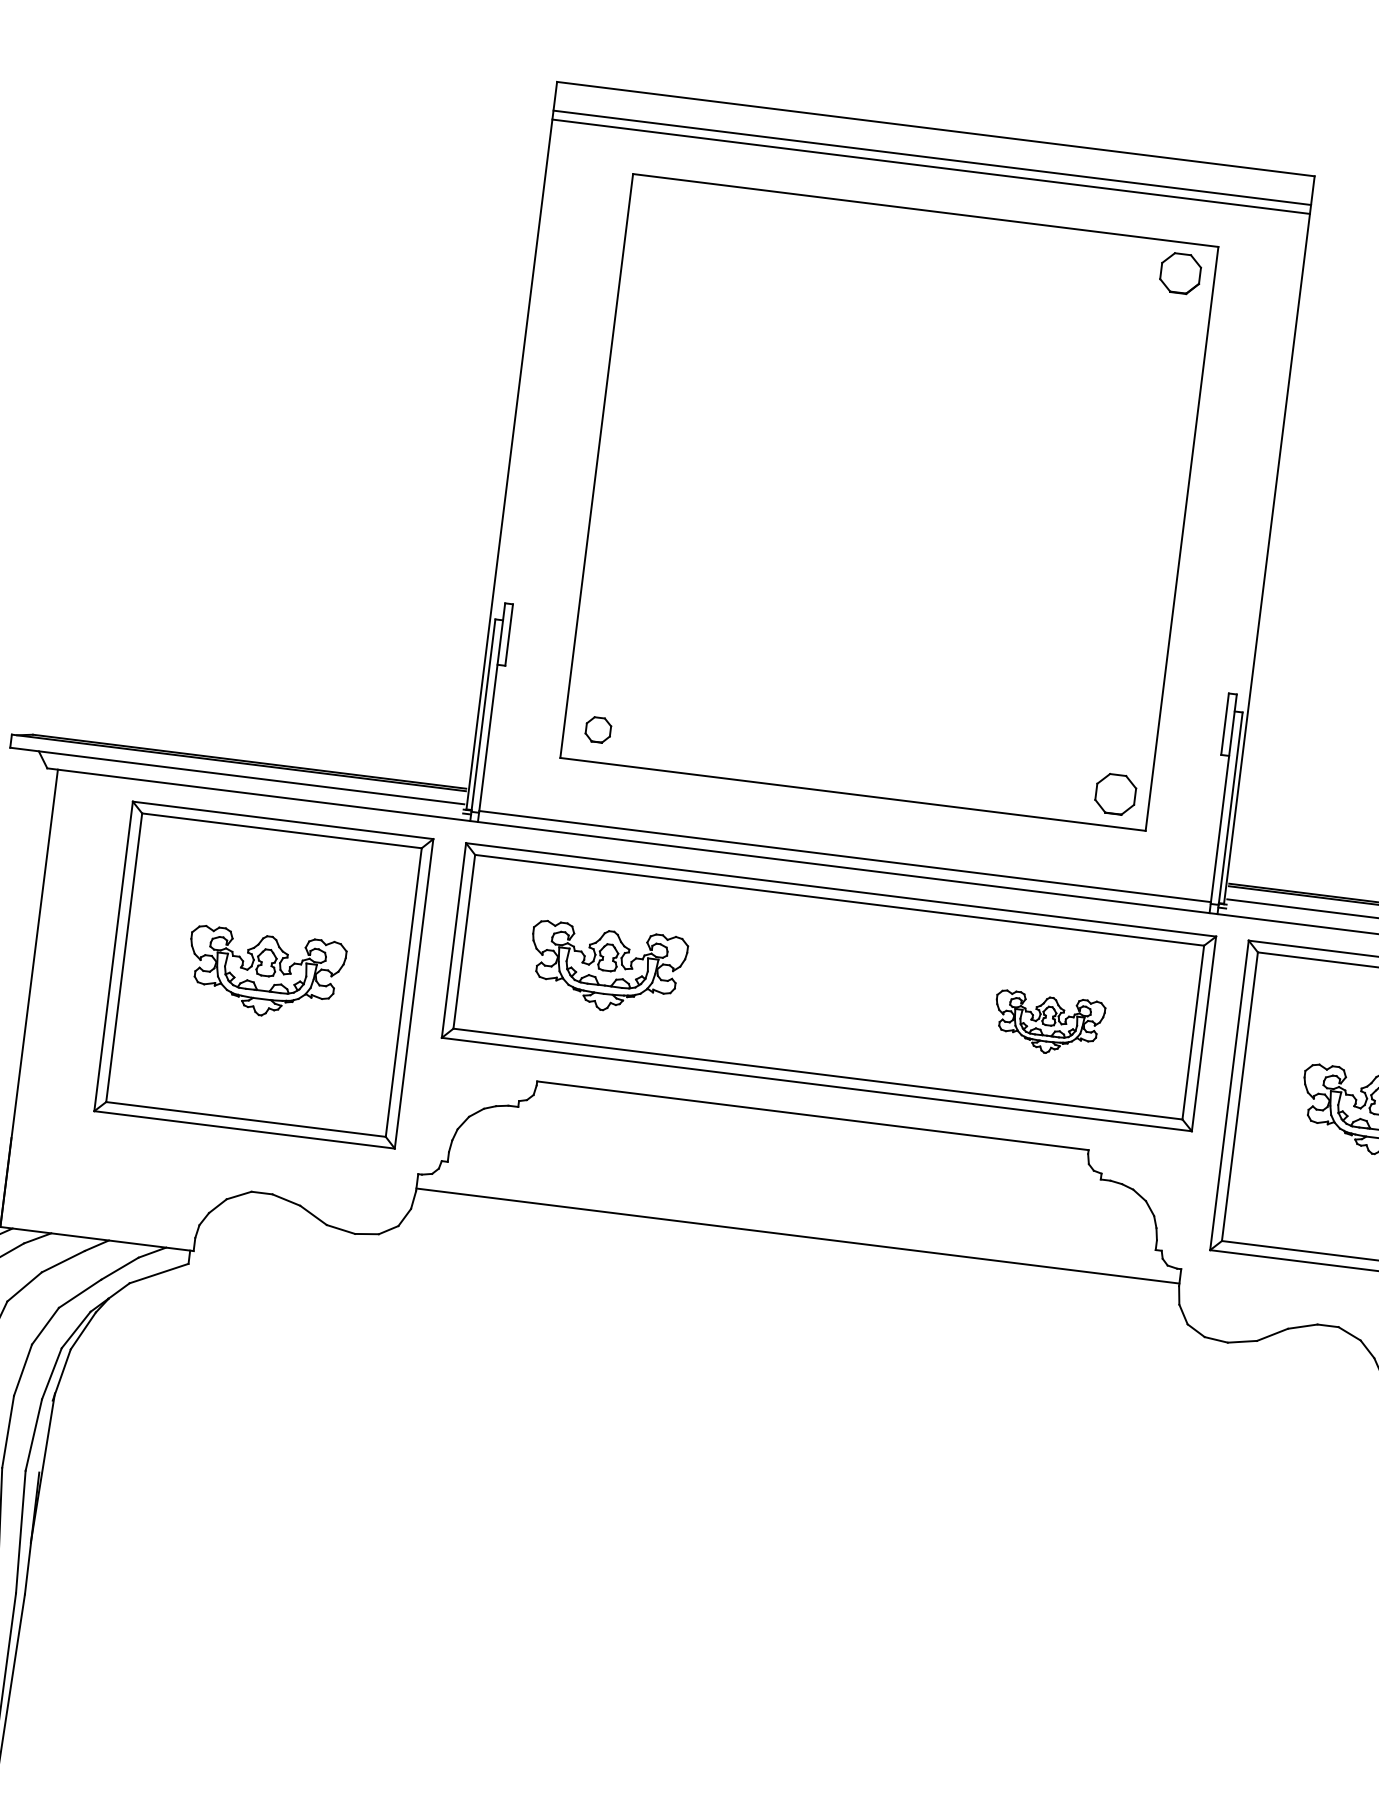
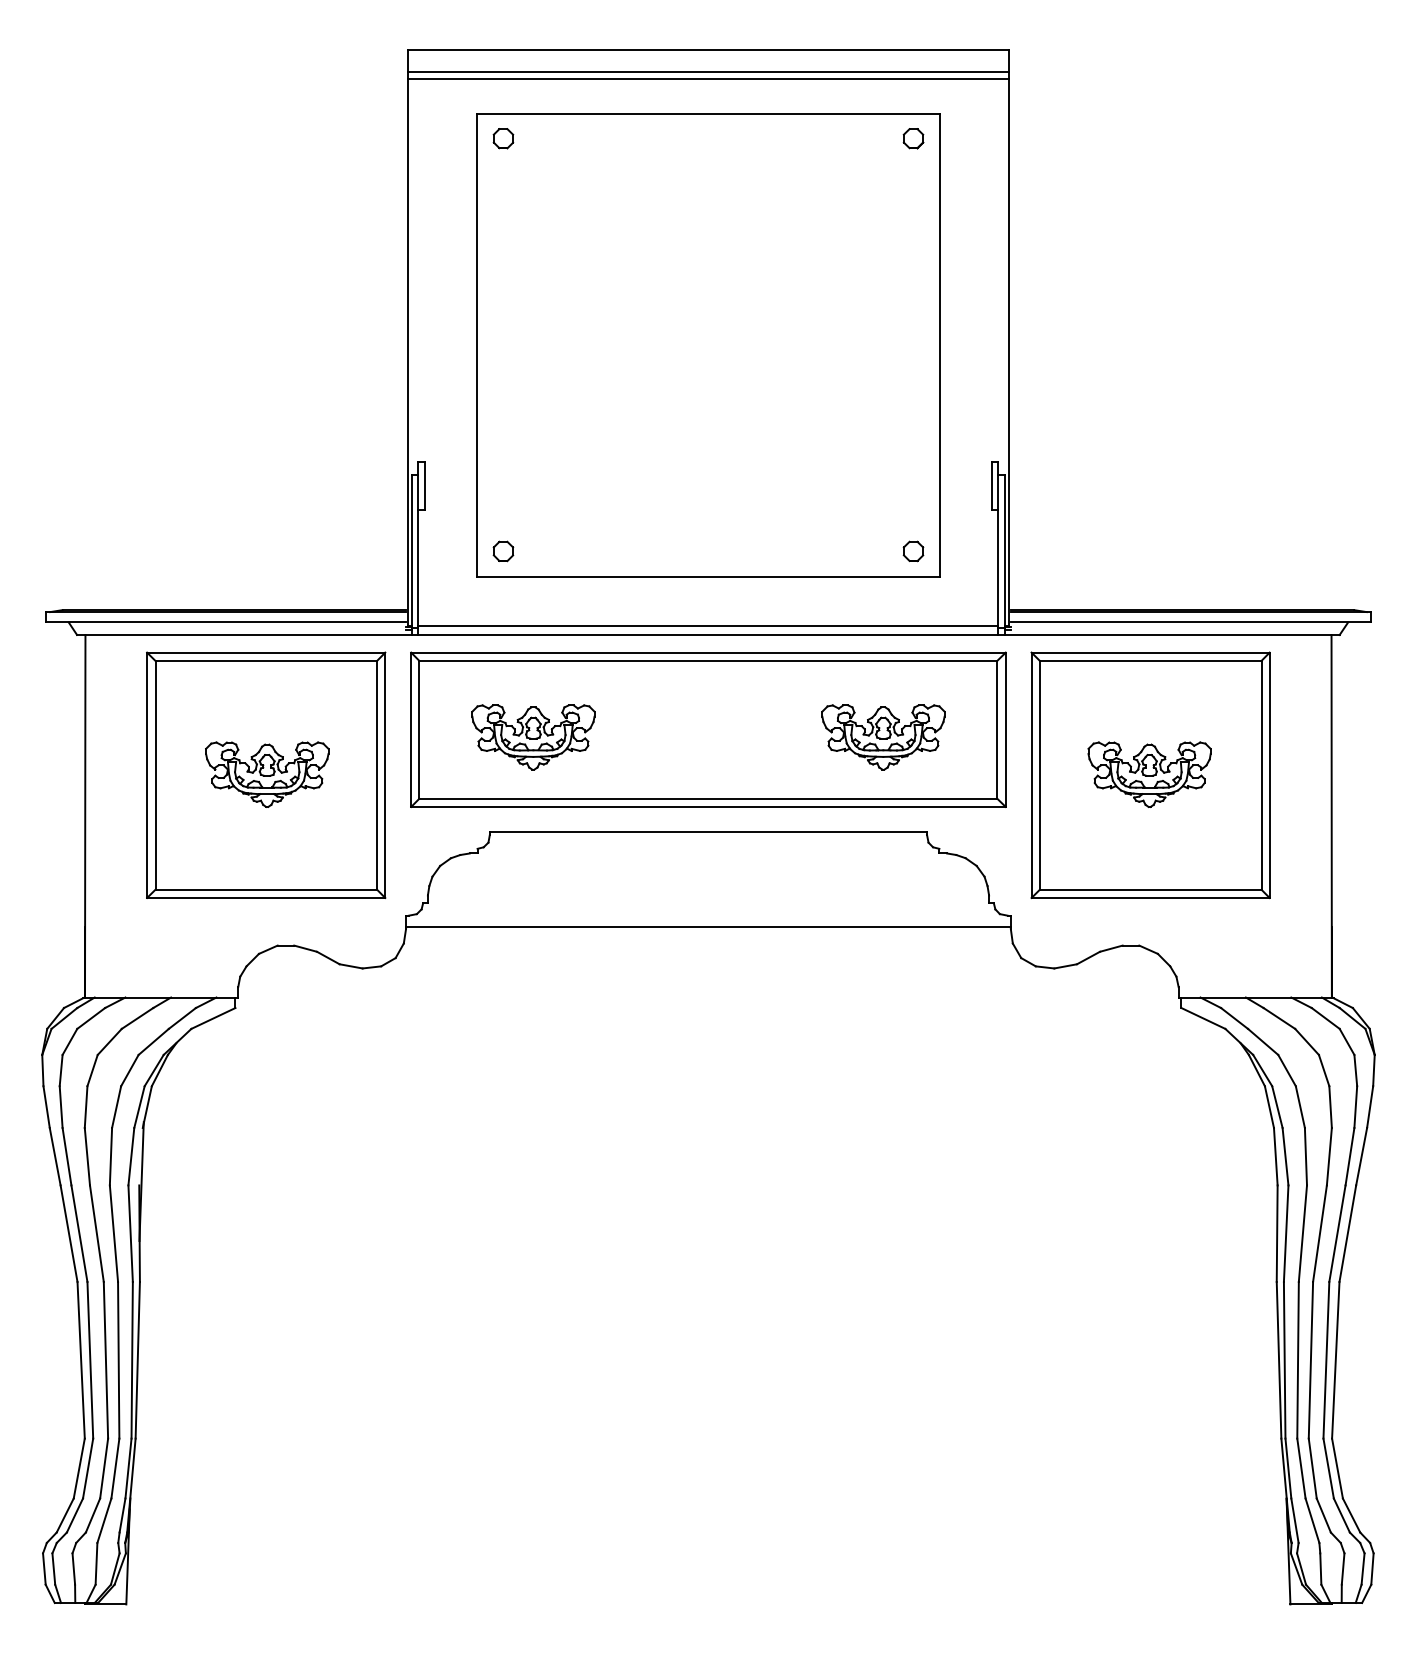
part: (663, 209) -> (503, 138), added
part: (1180, 273) -> (913, 138), size x0.62
part: (1115, 794) -> (913, 551), size x0.62
part: (1048, 1024) -> (883, 737), size x1.43

